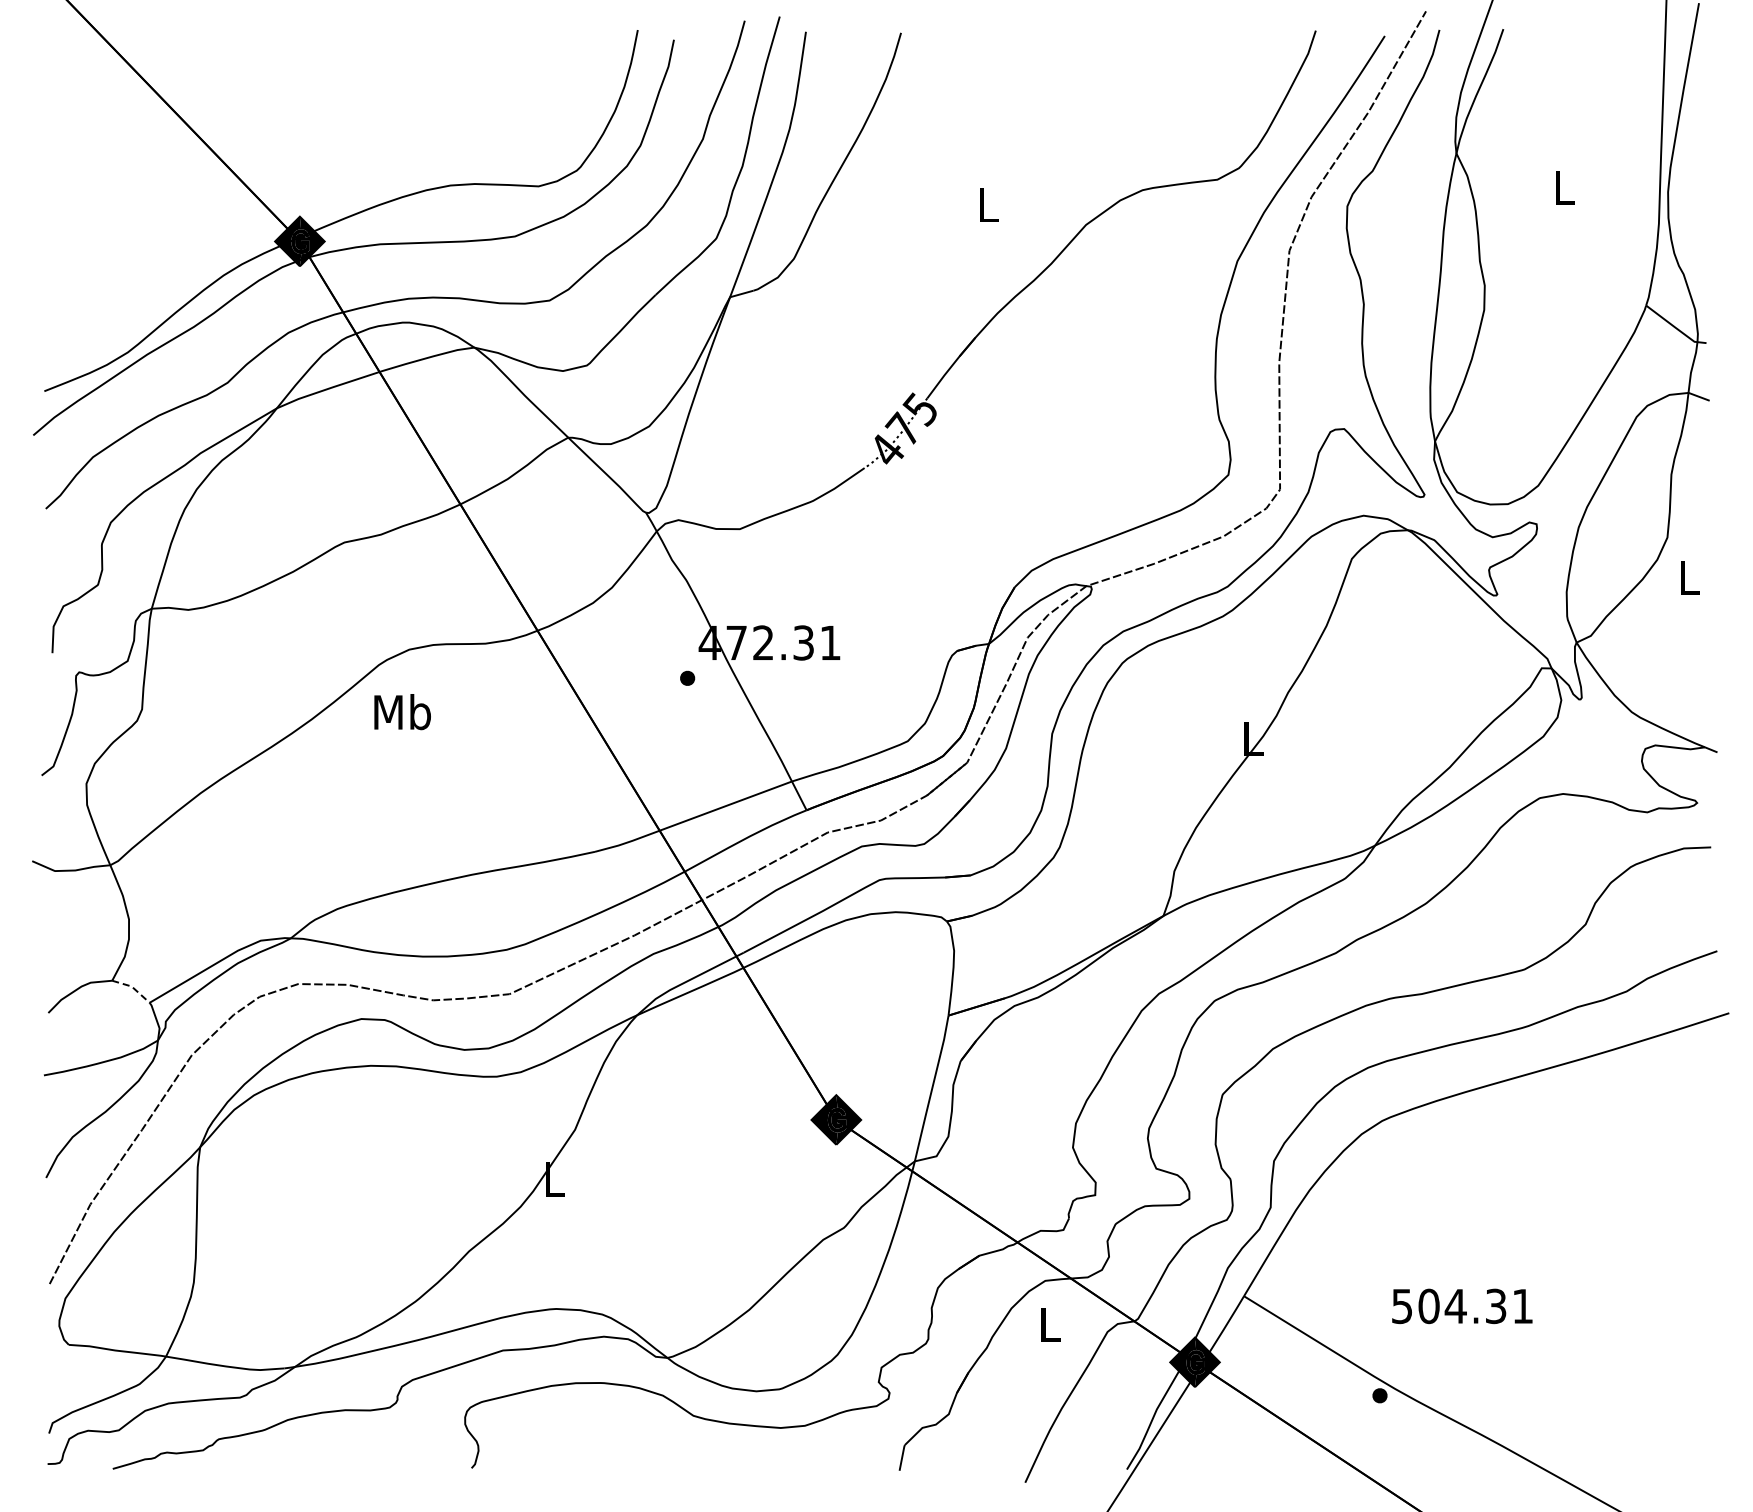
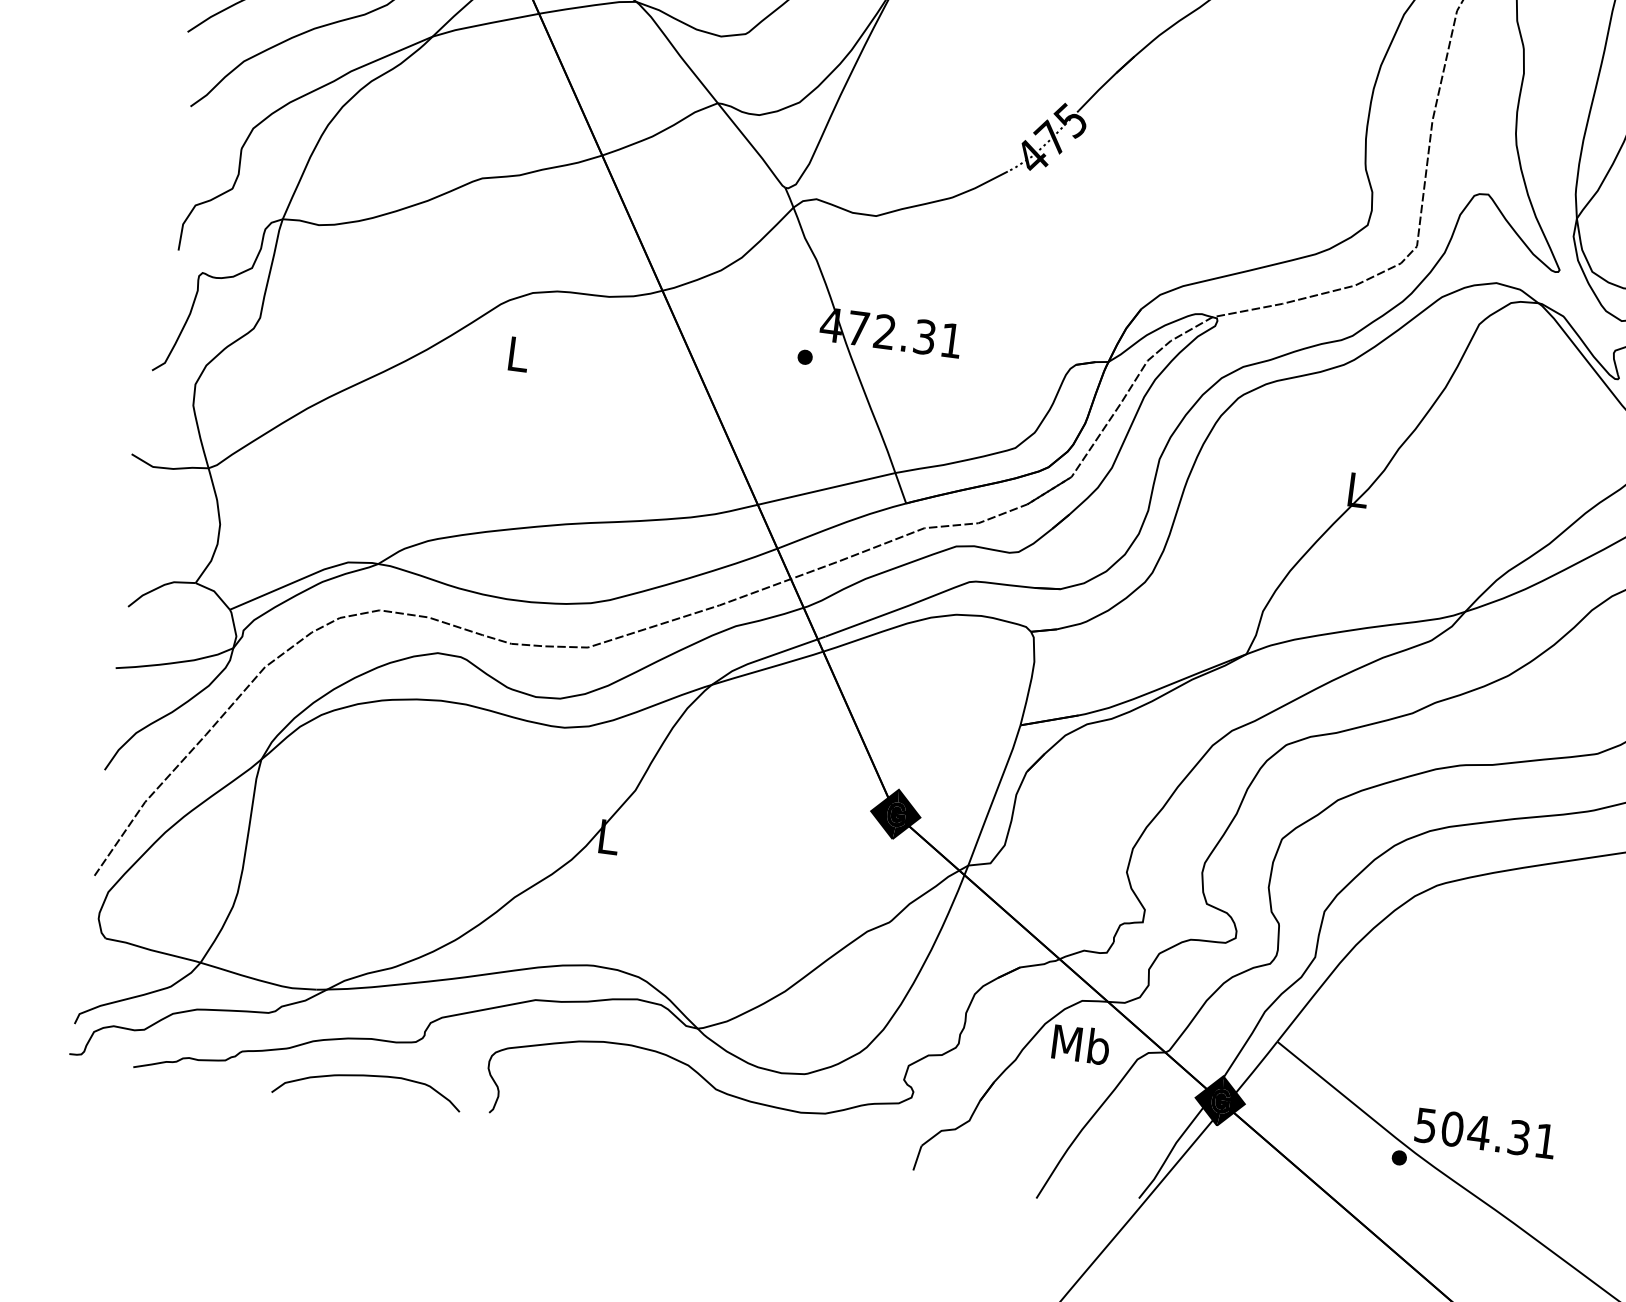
text: (402, 712) -> (518, 354), Mb -> L
line: (133, 987) -> (215, 592), dashed -> solid
text: (1462, 1306) -> (1485, 1133), moved
text: (1049, 1324) -> (1080, 1044), L -> Mb
curve: (344, 1448) -> (365, 1076), added

